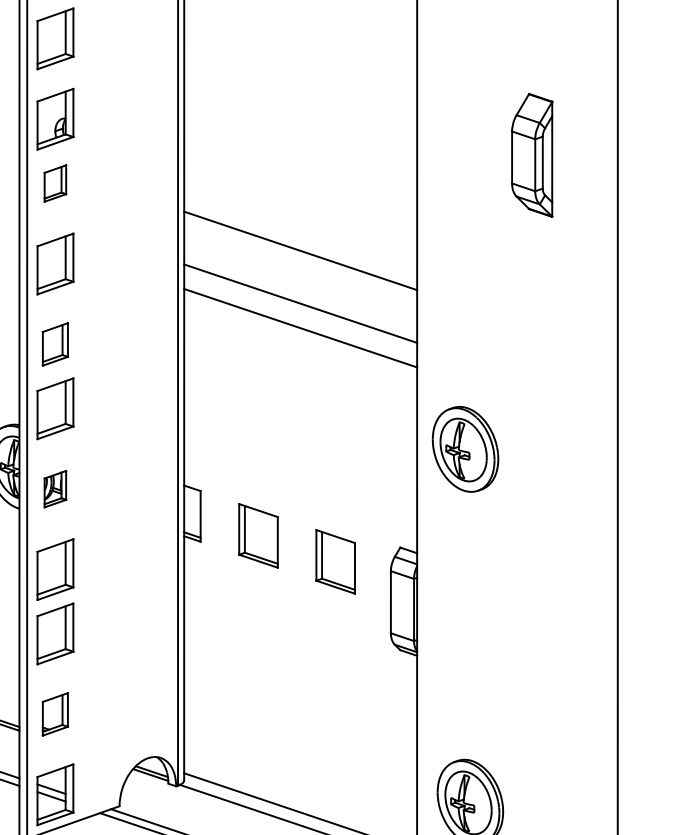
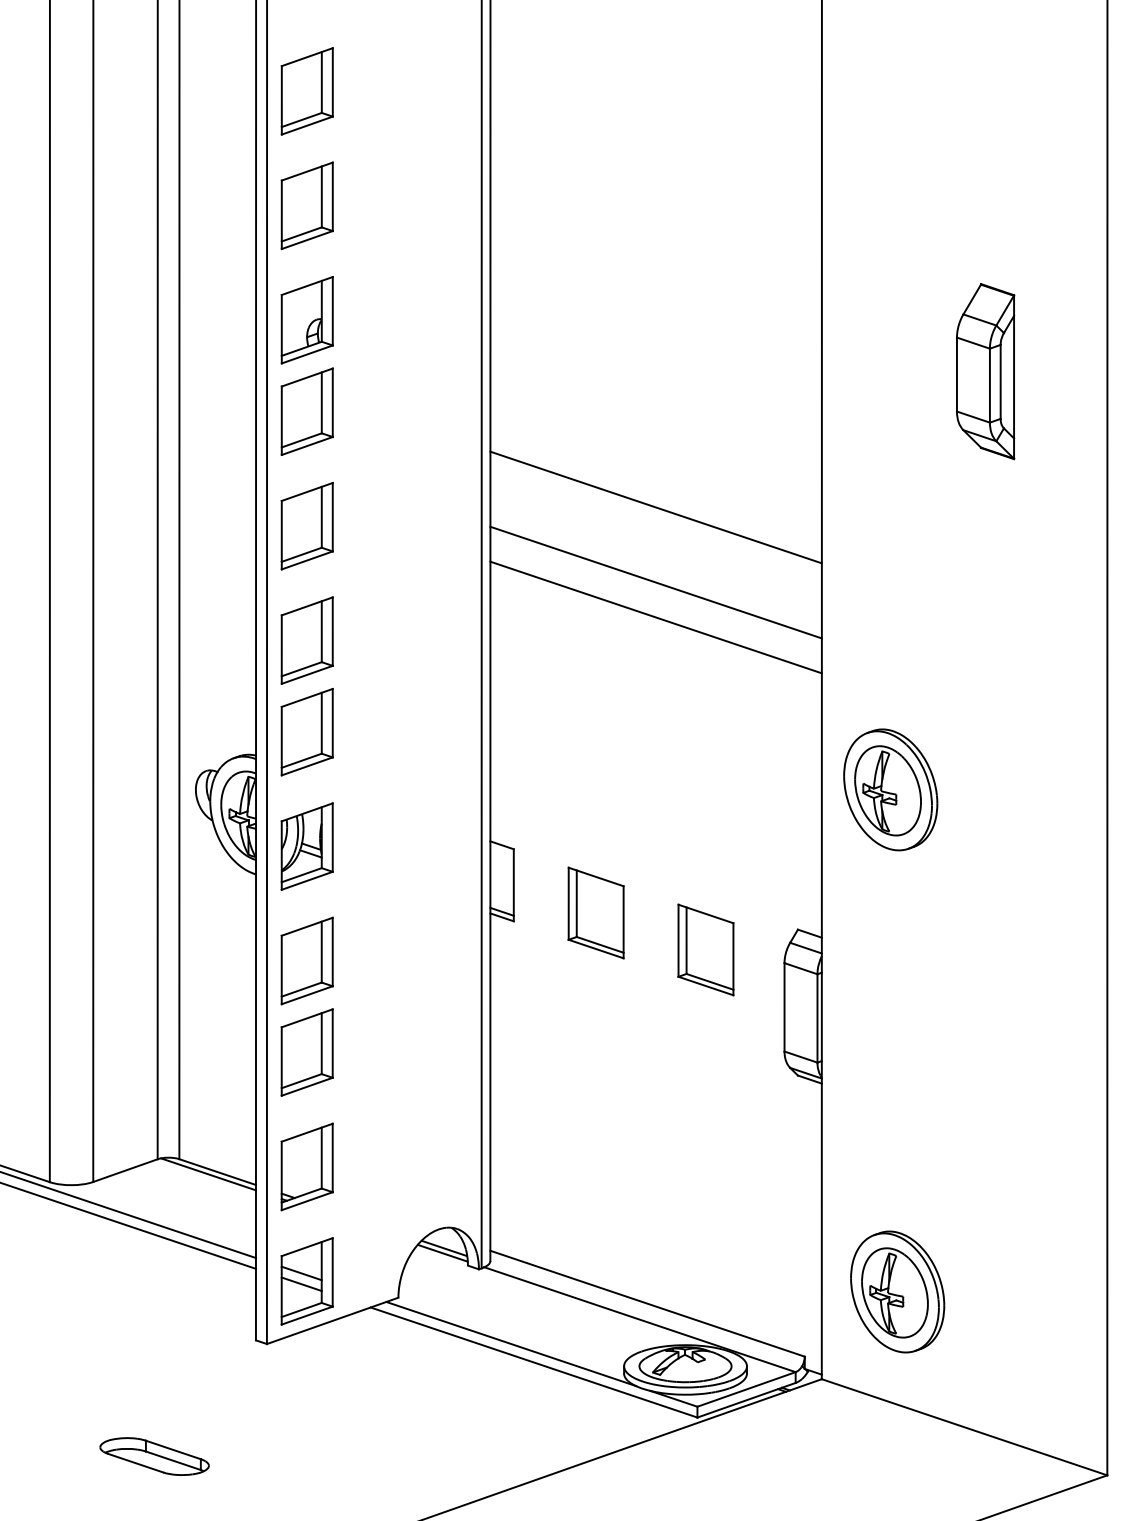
part: (54, 183) -> (306, 411), size x1.67
part: (54, 344) -> (306, 640), size x1.43
part: (54, 489) -> (306, 846), size x1.67
part: (54, 714) -> (306, 1166), size x1.43

